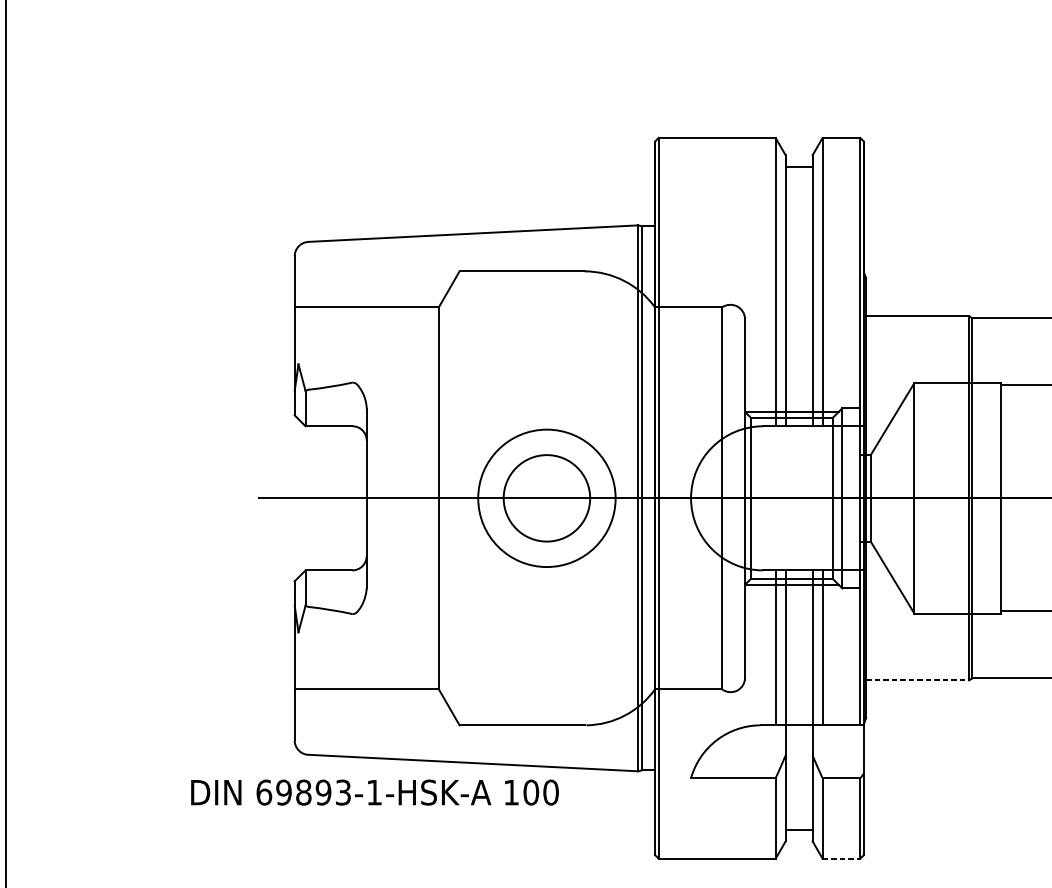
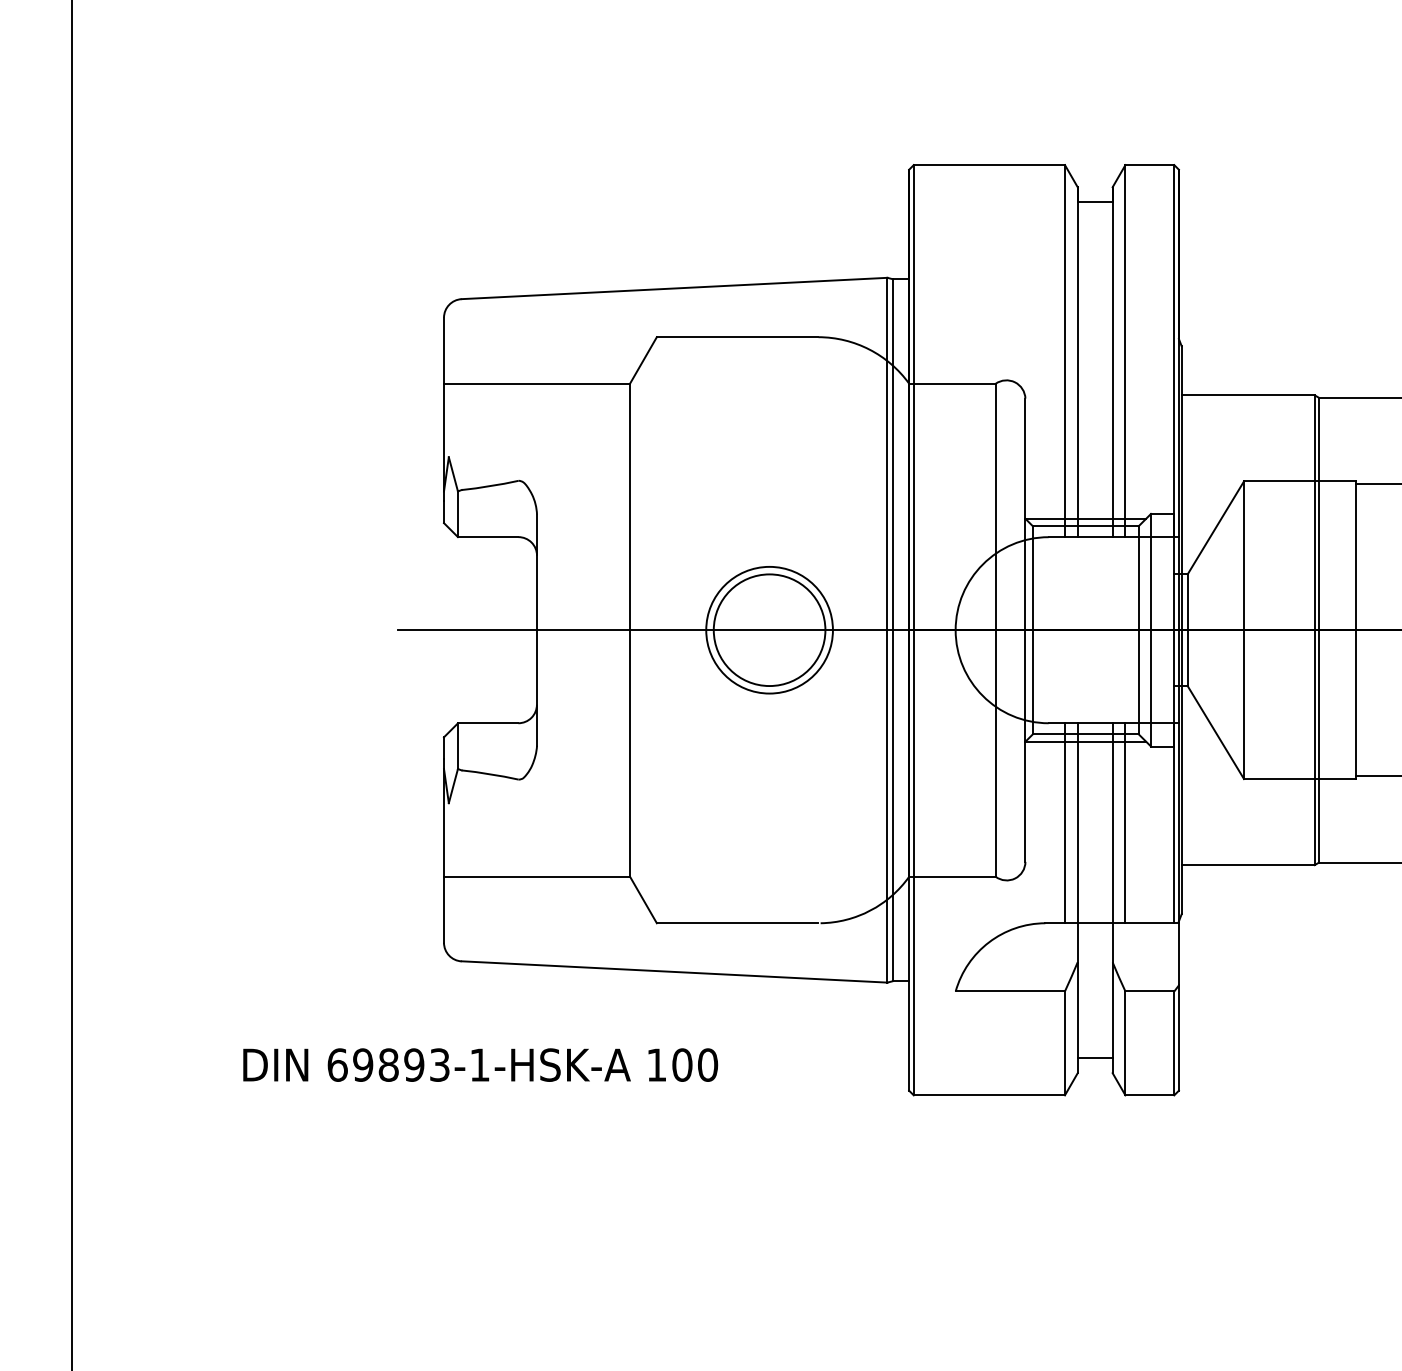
circle: (546, 497) -> (769, 629), size x0.71
line: (917, 680) -> (1248, 865), dashed -> solid
text: (374, 792) -> (480, 1064), moved
line: (841, 858) -> (1150, 1095), dashed -> solid

